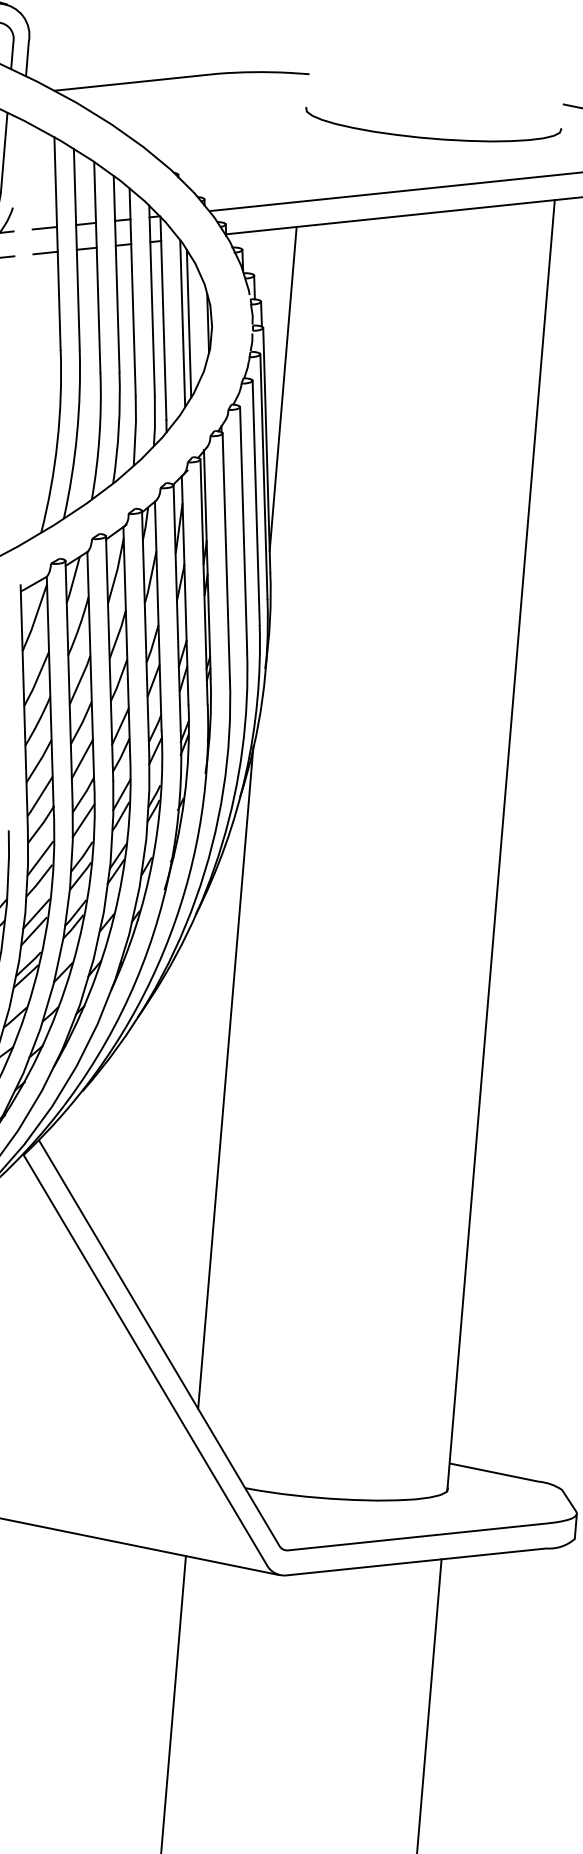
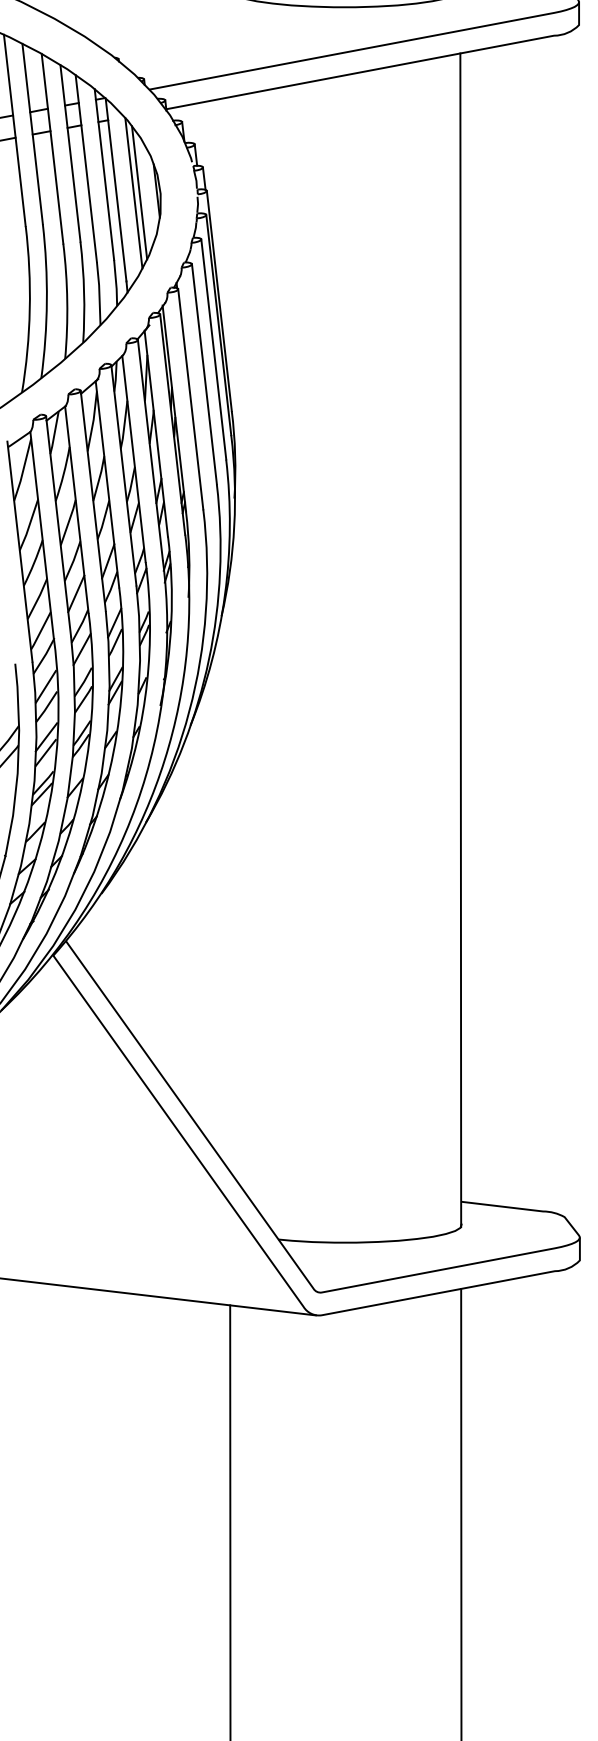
line: (283, 388) -> (229, 244), removed
line: (225, 1077) -> (229, 870), removed

